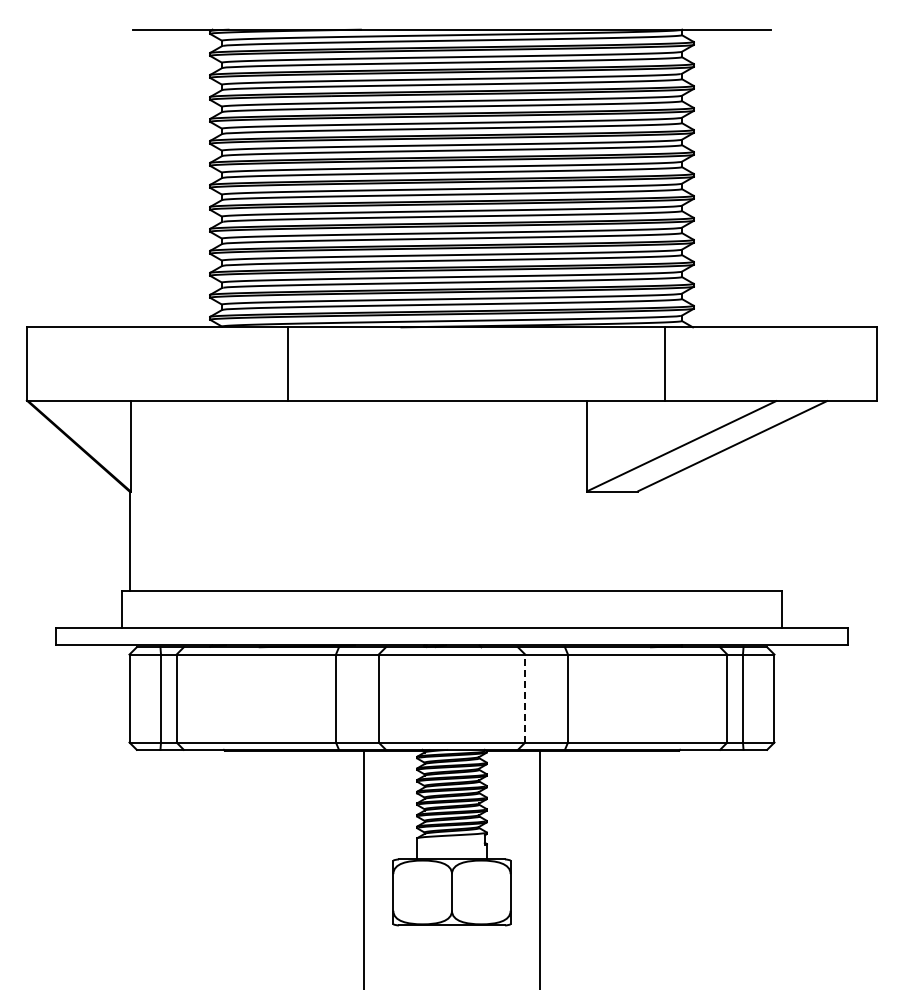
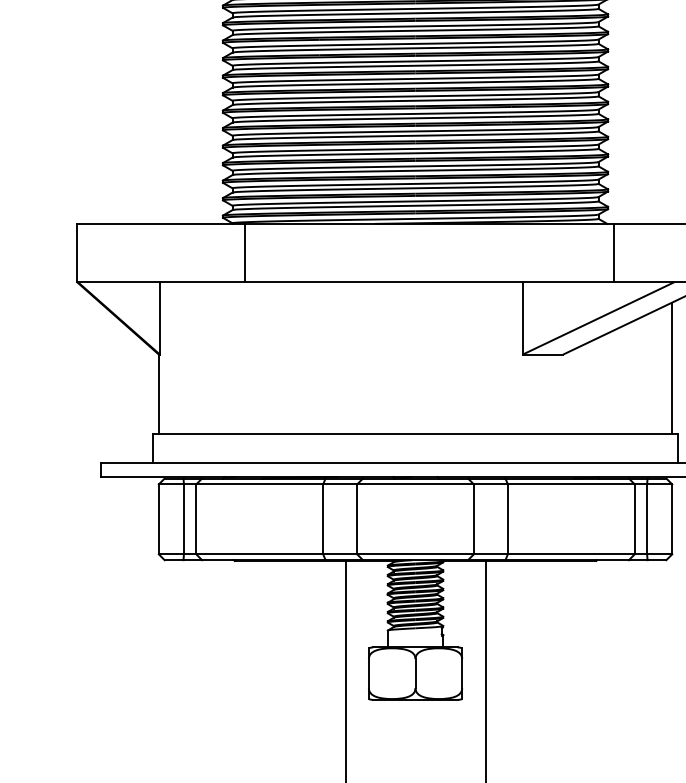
line: (288, 363) -> (245, 252), moved
line: (664, 363) -> (613, 252), moved
line: (774, 508) -> (672, 368), added
line: (525, 698) -> (474, 519), dashed -> solid

